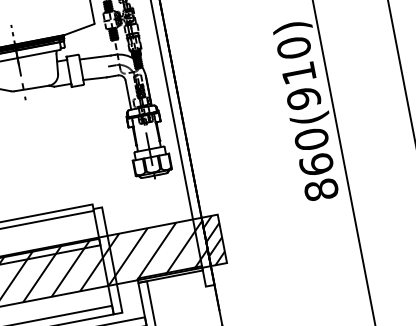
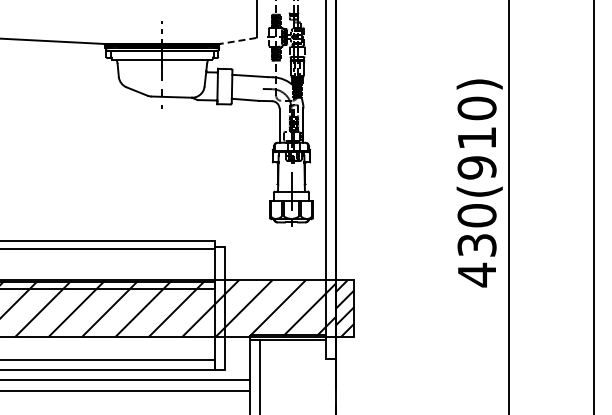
line: (78, 30) -> (237, 41), solid -> dashed
text: (318, 177) -> (476, 260), 860(910) -> 430(910)

